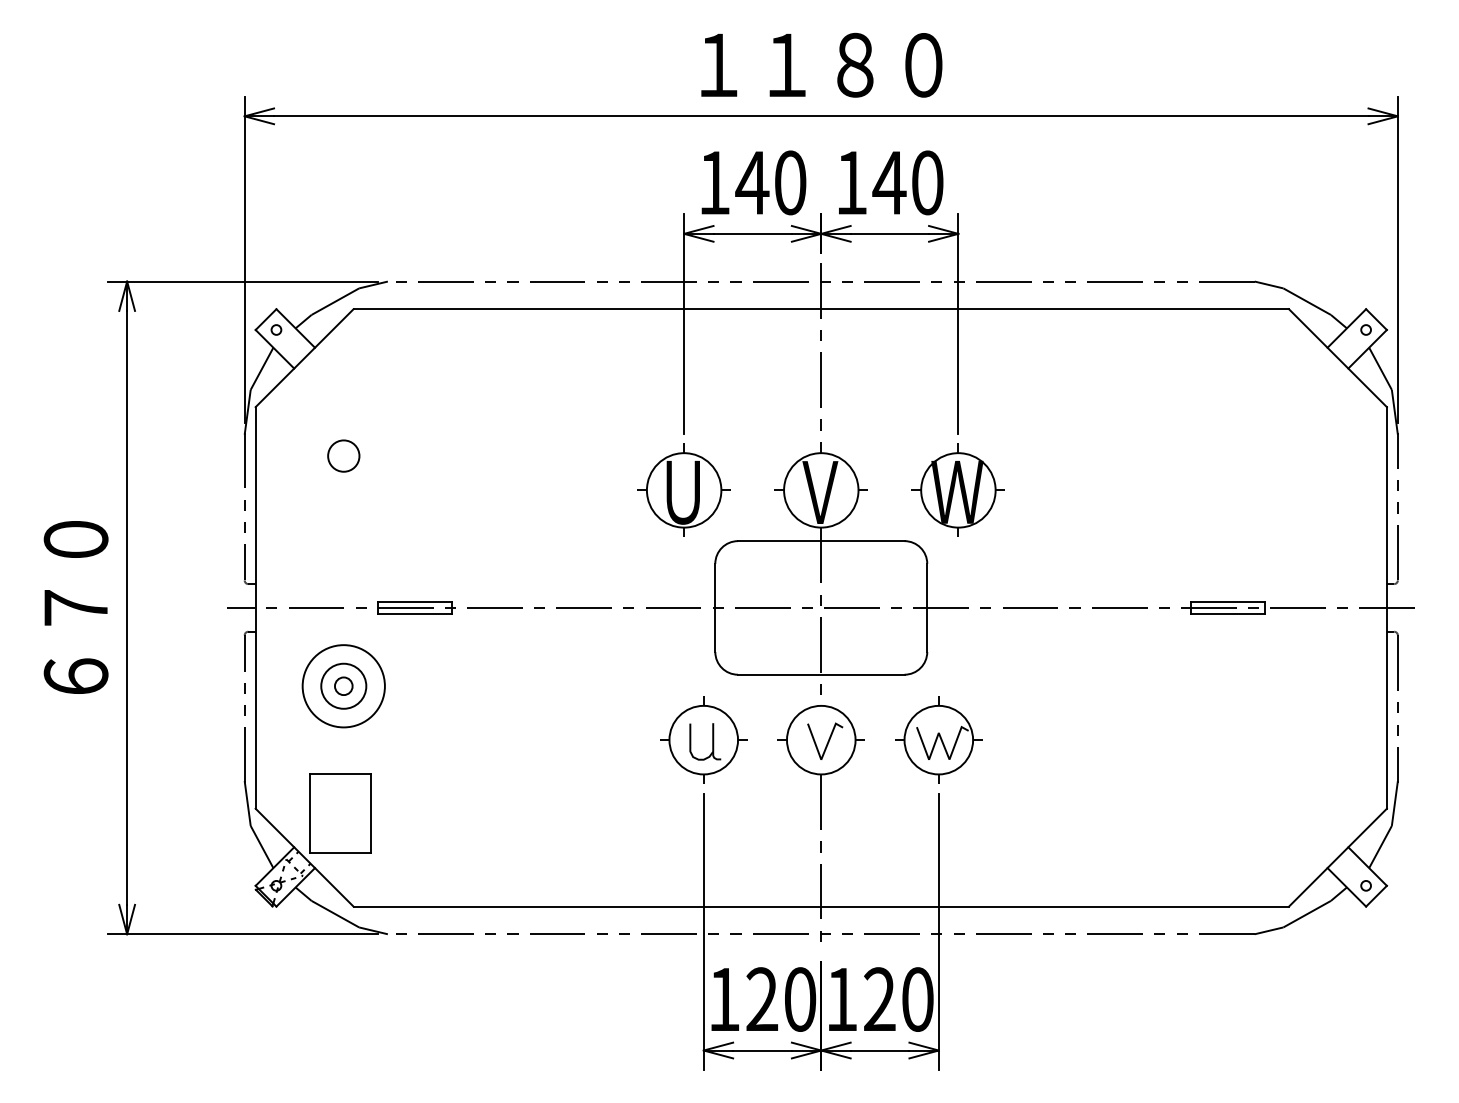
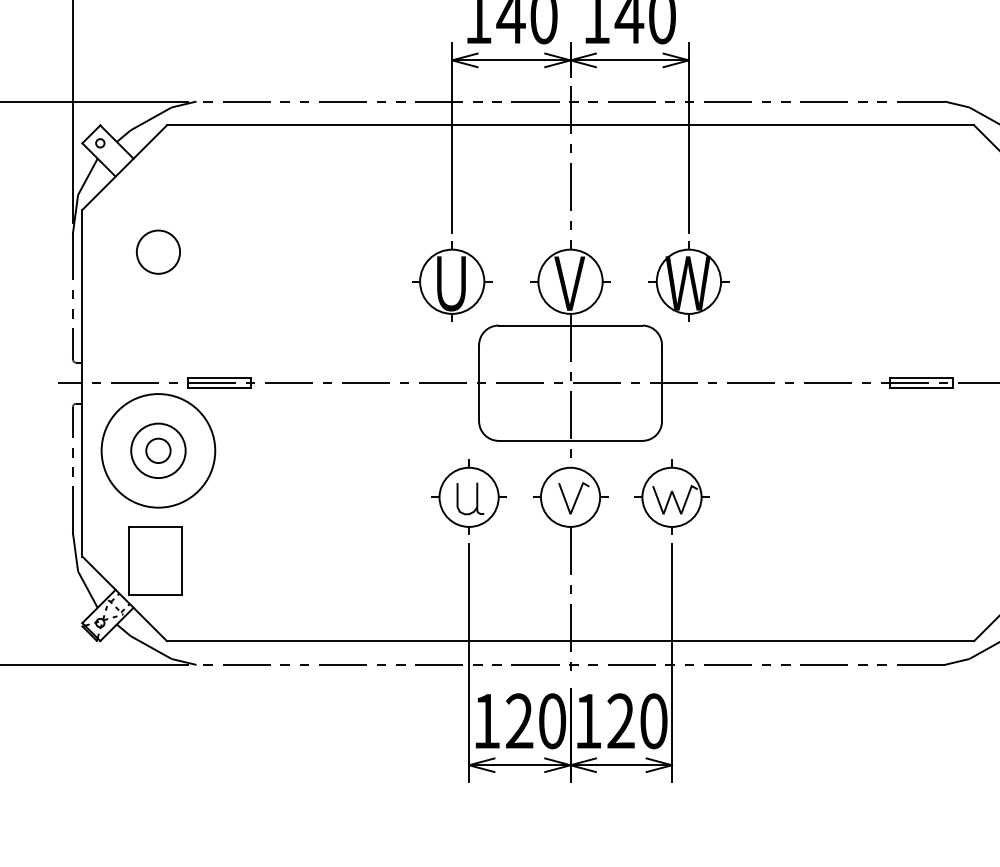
circle: (343, 455) -> (158, 251), size x1.6
circle: (343, 685) -> (158, 450), size x1.4
circle: (343, 686) -> (158, 451), size x1.6
circle: (343, 686) -> (158, 451), size x1.6

